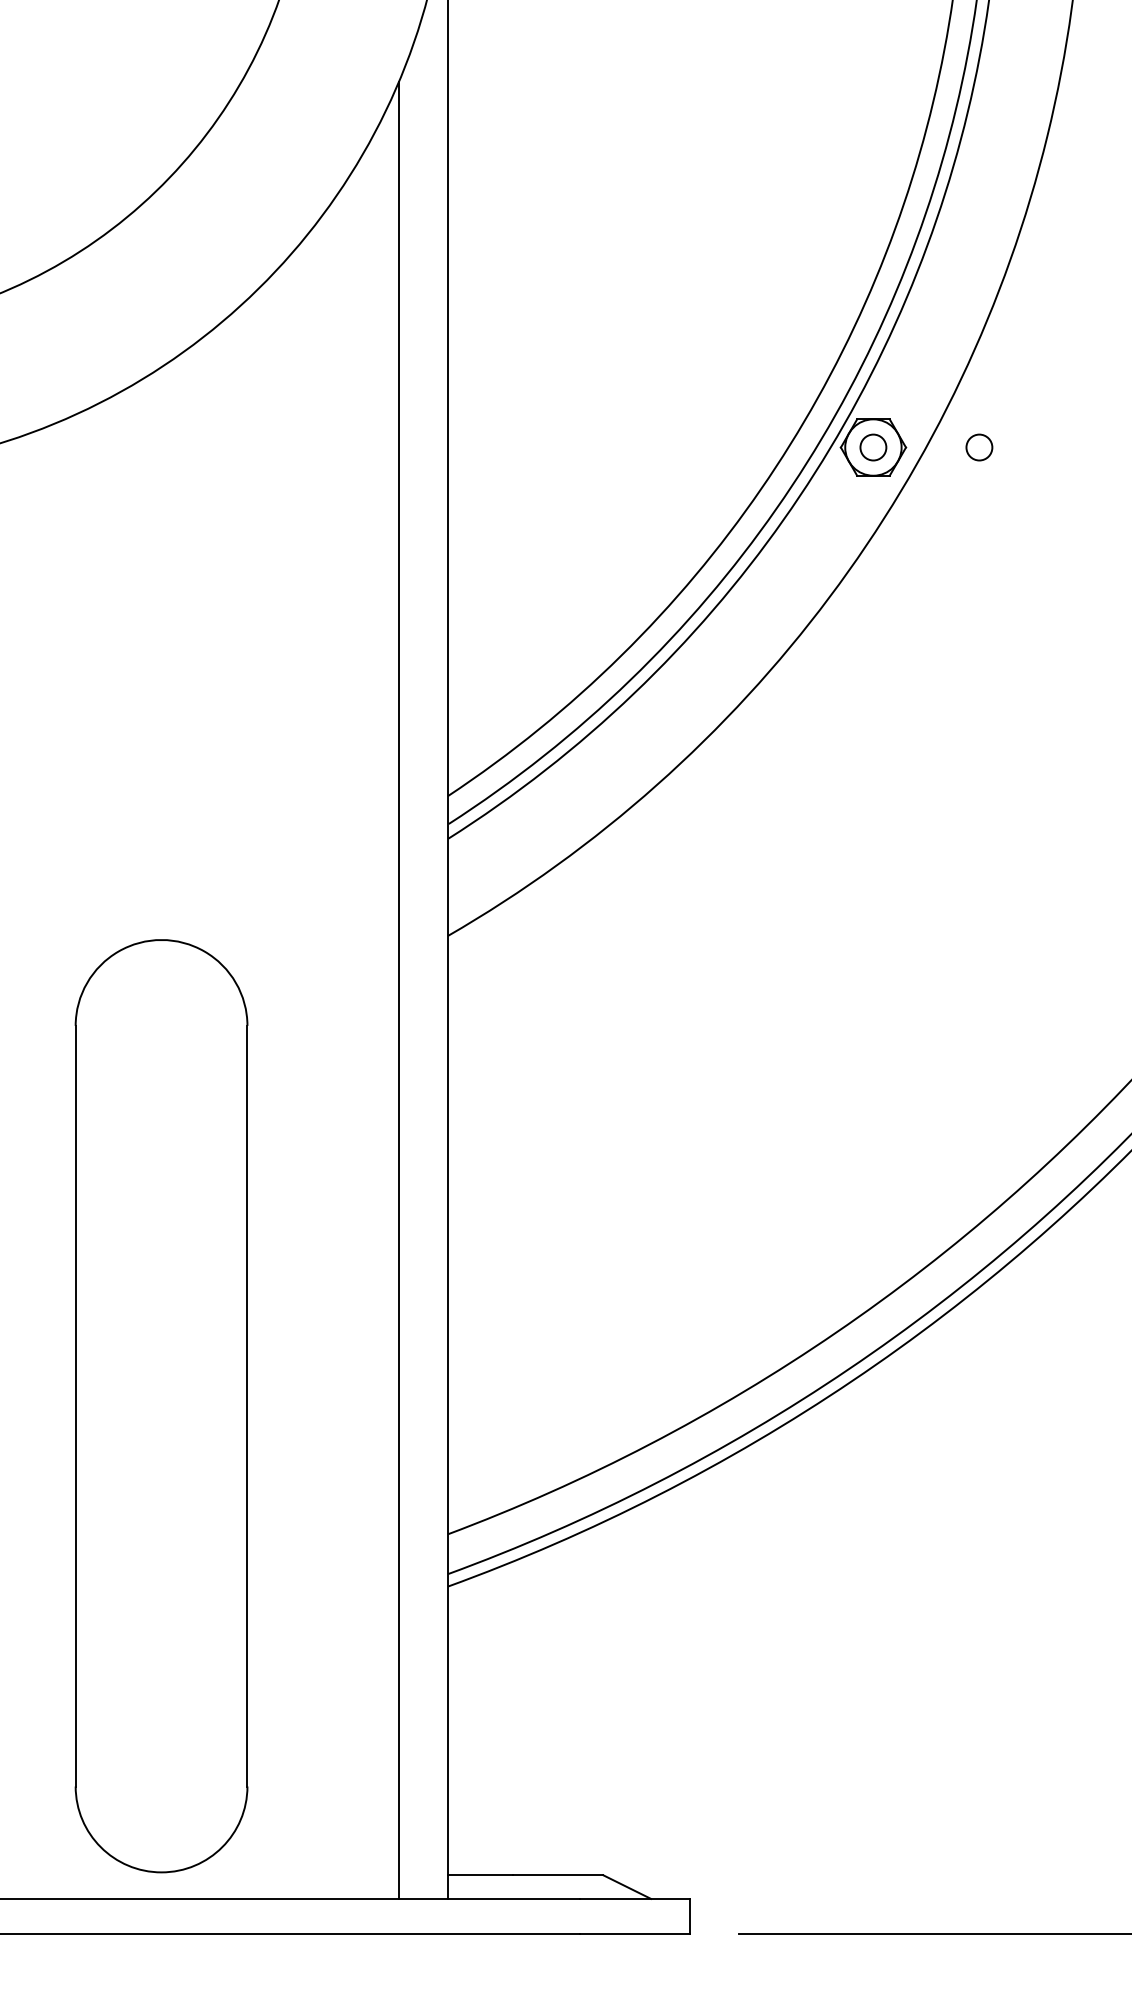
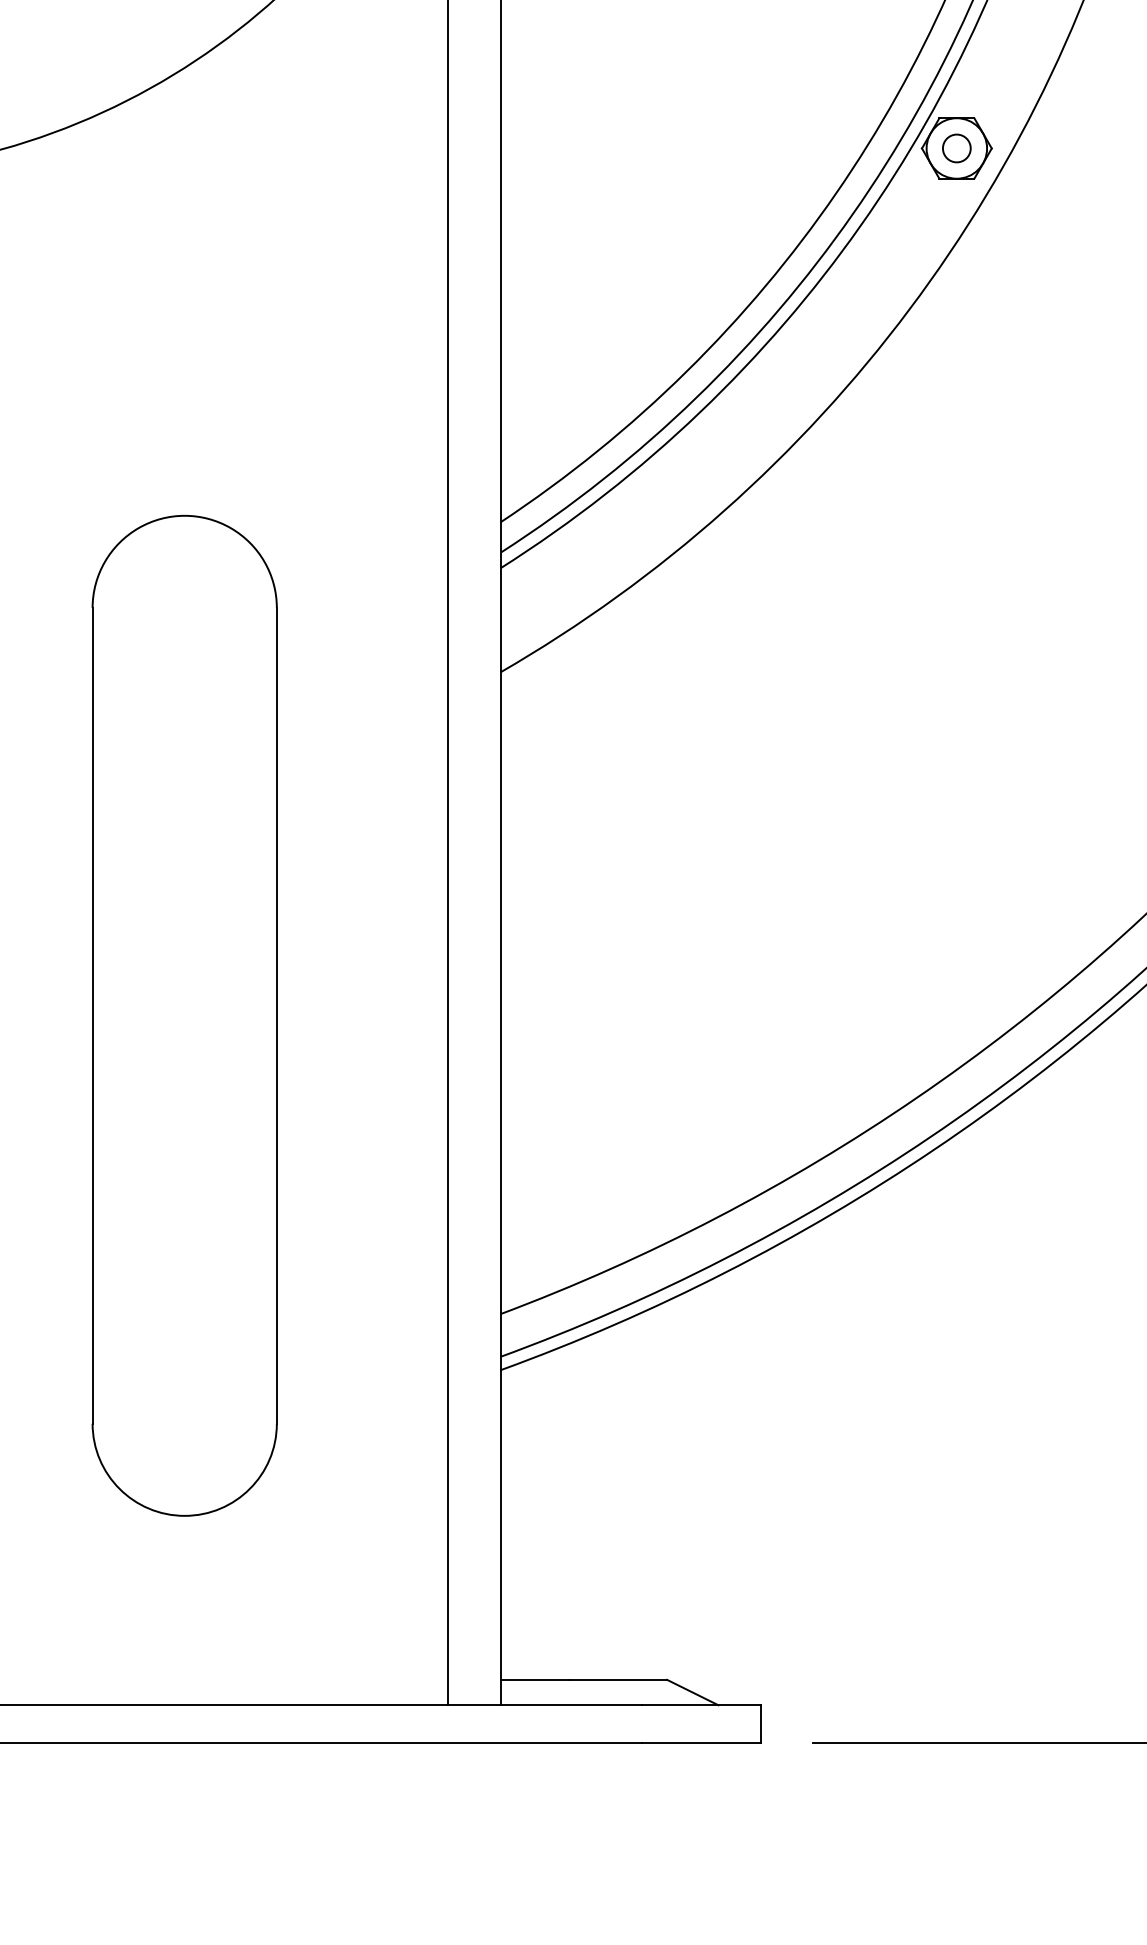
circle: (979, 447) -> (1070, 148), removed
part: (161, 1406) -> (184, 1016), moved

